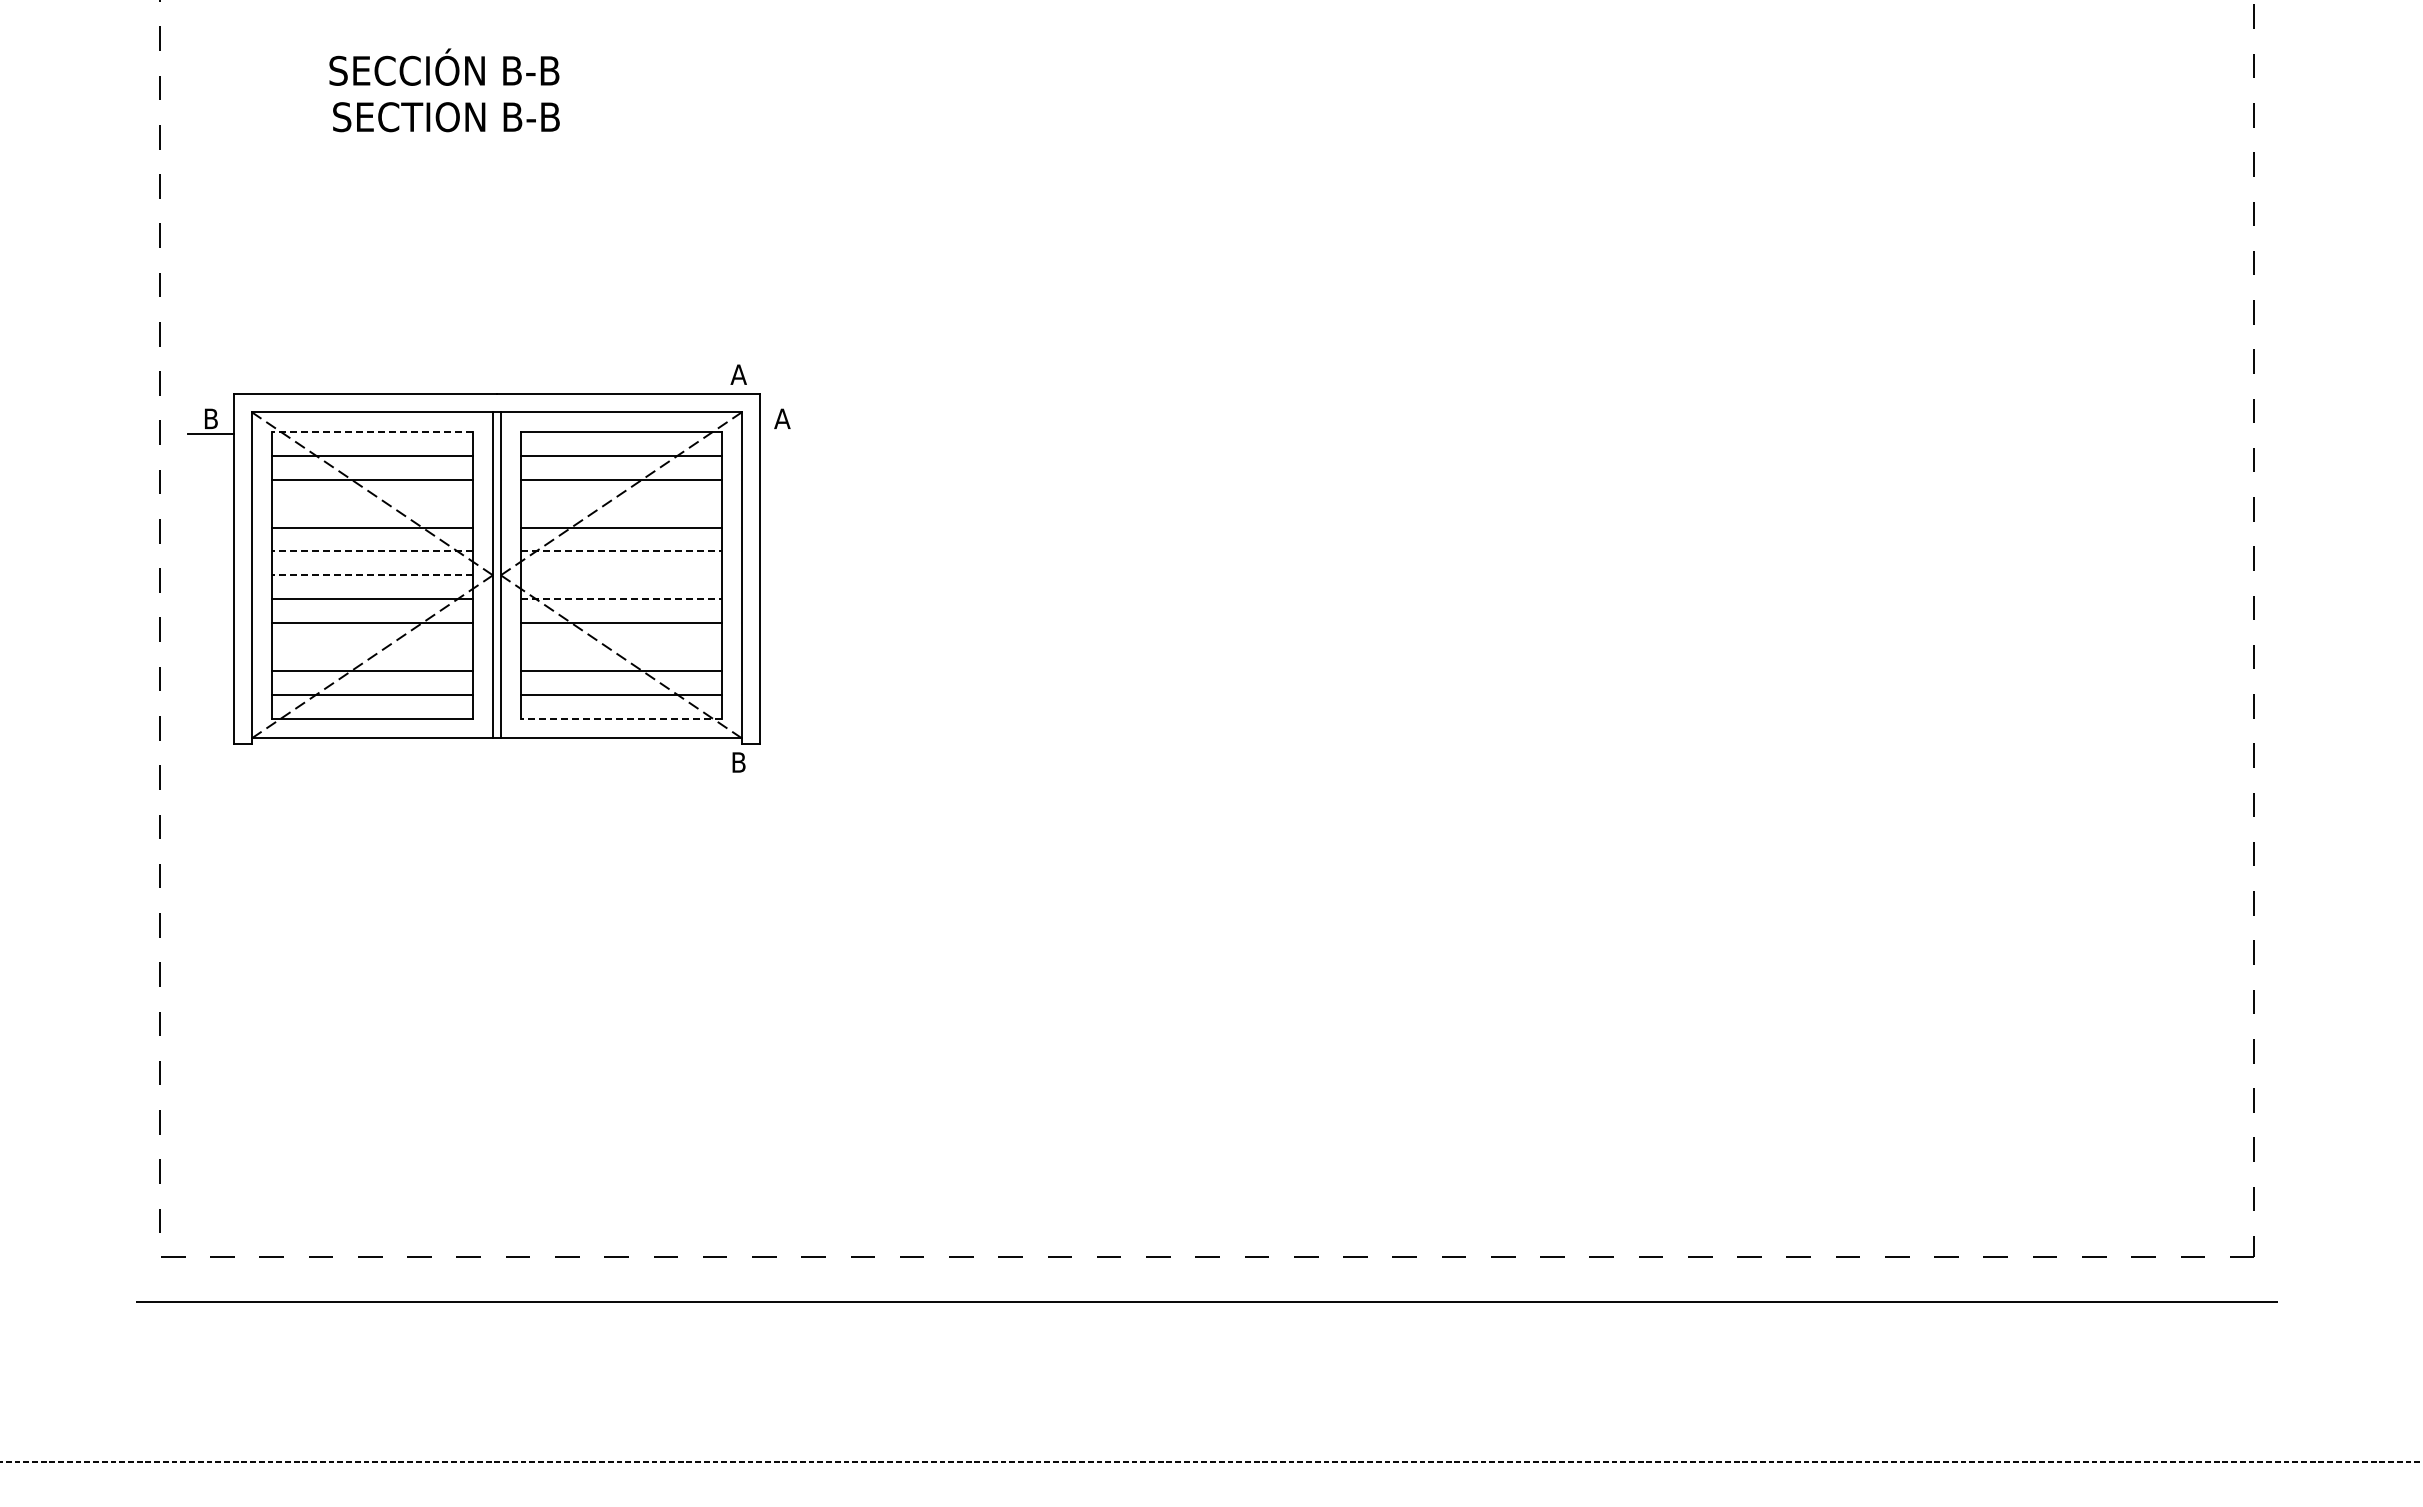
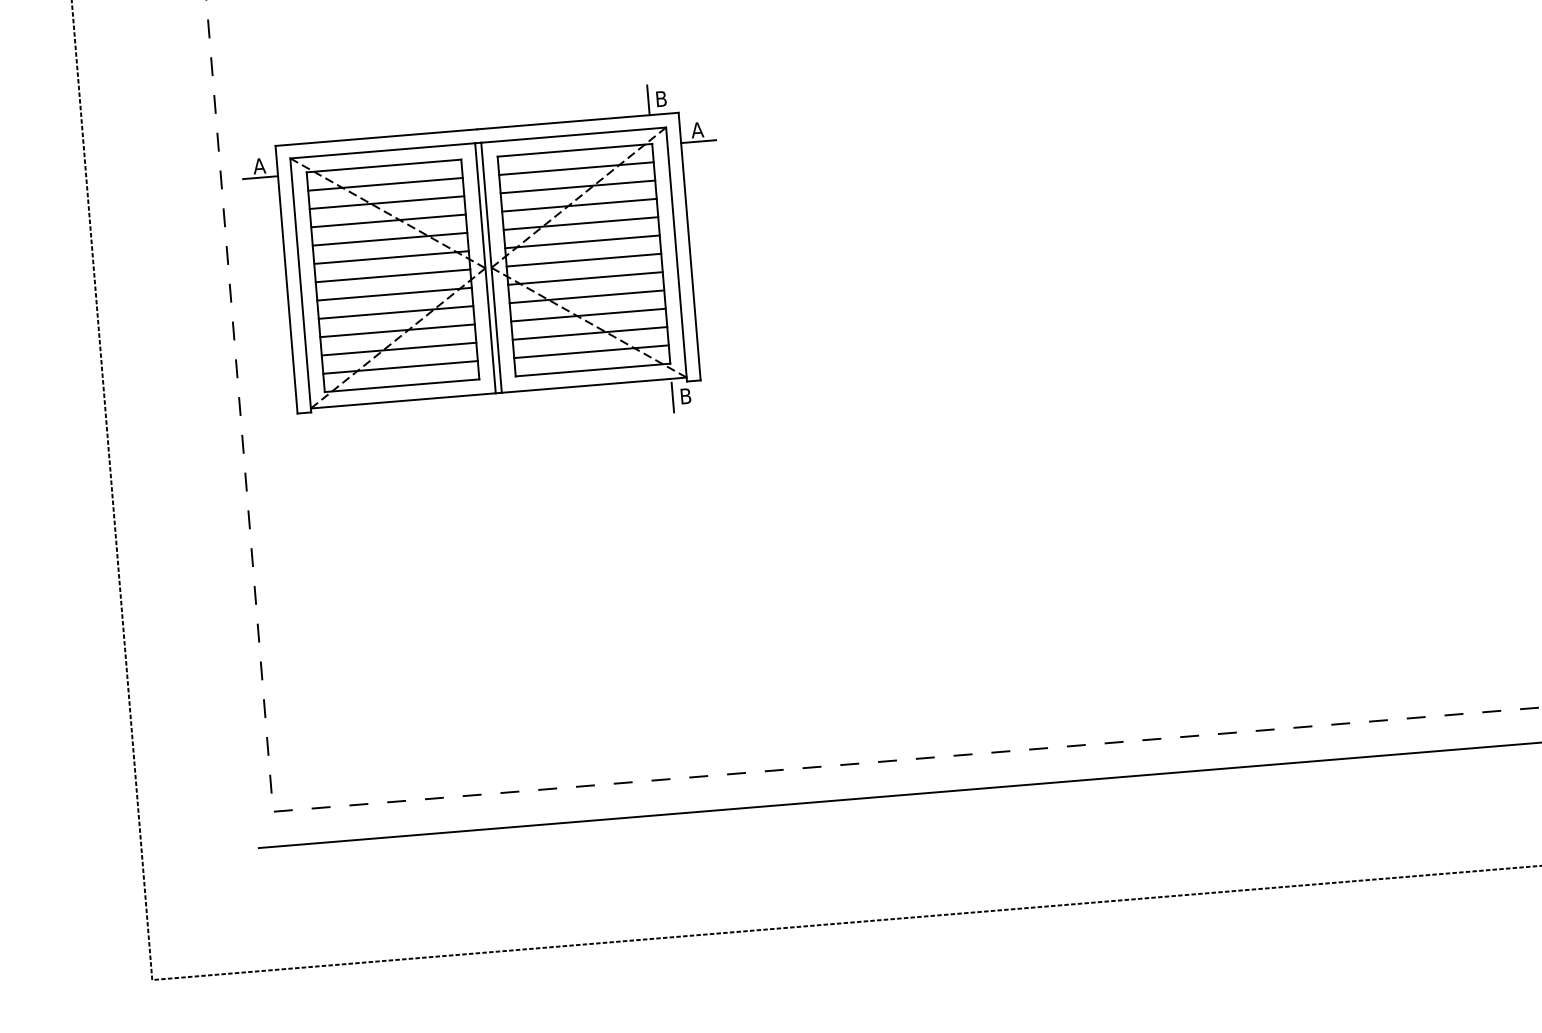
line: (721, 374) -> (648, 99), added
text: (738, 374) -> (661, 98), A -> B
text: (210, 418) -> (259, 165), B -> A
line: (372, 432) -> (384, 166), dashed -> solid
line: (782, 433) -> (698, 141), added
line: (372, 503) -> (388, 220), added
line: (621, 503) -> (579, 205), added
line: (372, 551) -> (391, 257), dashed -> solid
line: (621, 551) -> (582, 241), dashed -> solid
line: (372, 575) -> (393, 276), dashed -> solid
line: (621, 575) -> (584, 260), added
line: (621, 599) -> (585, 278), dashed -> solid
line: (372, 646) -> (397, 330), added
line: (621, 646) -> (588, 314), added
line: (621, 718) -> (593, 369), dashed -> solid
line: (721, 762) -> (672, 397), added

